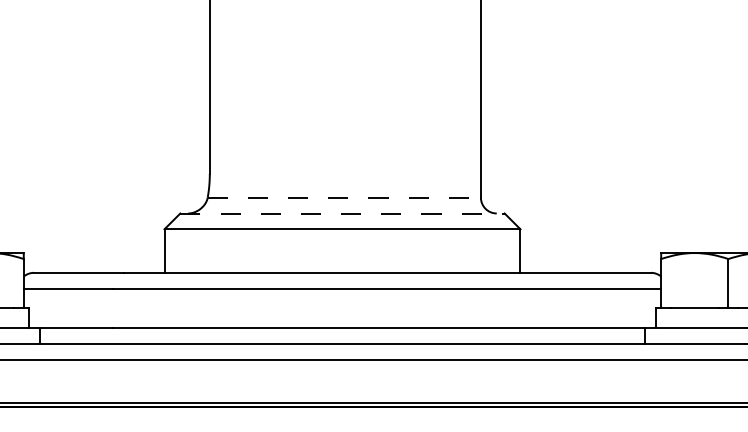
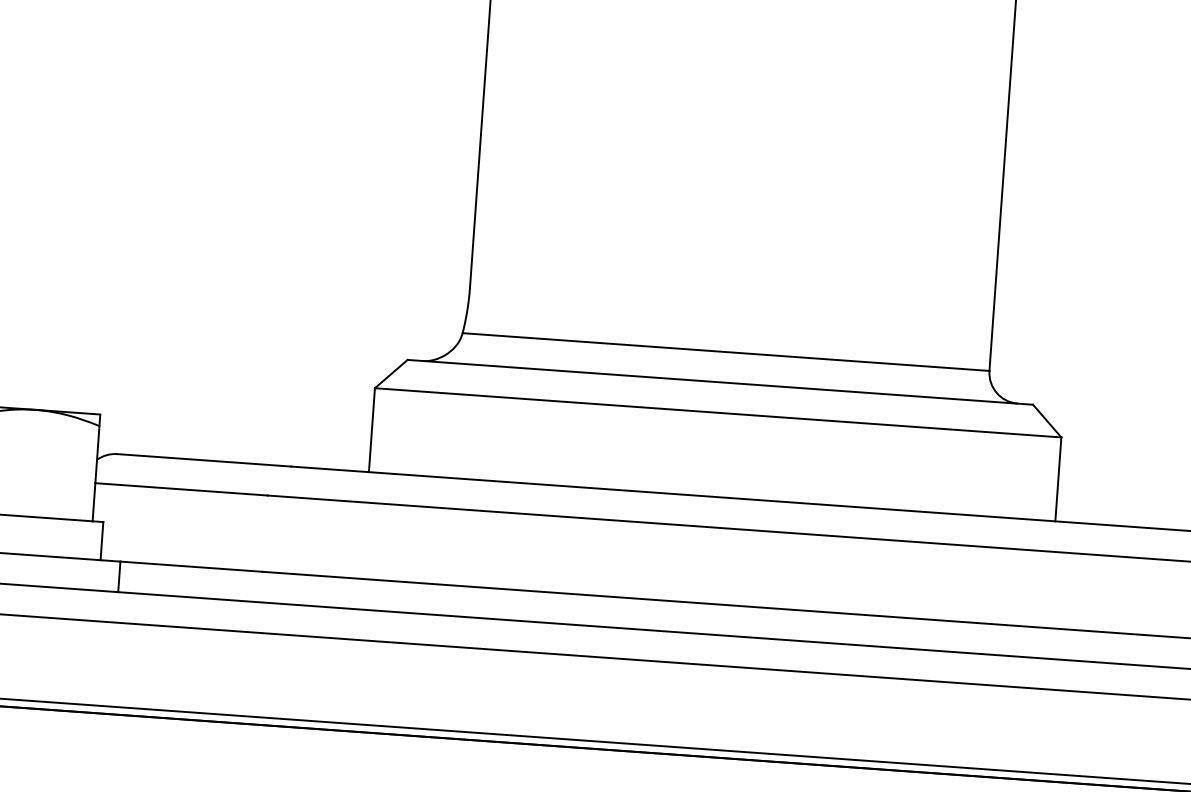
line: (344, 197) -> (726, 351), dashed -> solid
line: (343, 213) -> (722, 382), dashed -> solid

